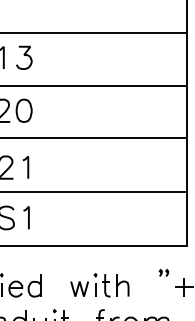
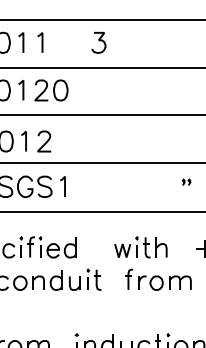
curve: (24, 56) -> (99, 41), moved
line: (27, 167) -> (63, 141), removed
part: (163, 272) -> (186, 181), moved
part: (99, 285) -> (140, 247), moved

